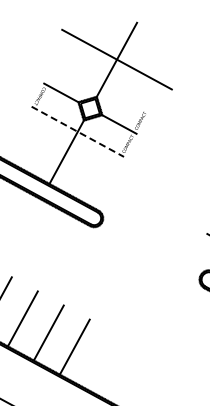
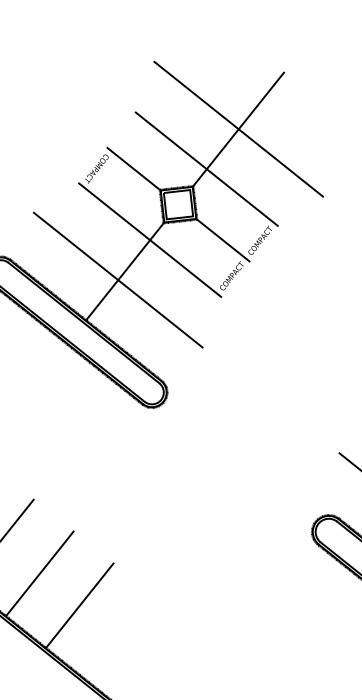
line: (102, 85) -> (206, 168), added
line: (77, 131) -> (149, 239), dashed -> solid
line: (63, 157) -> (117, 279), added

